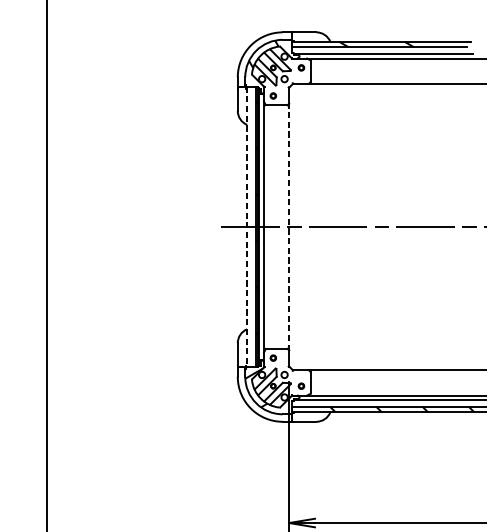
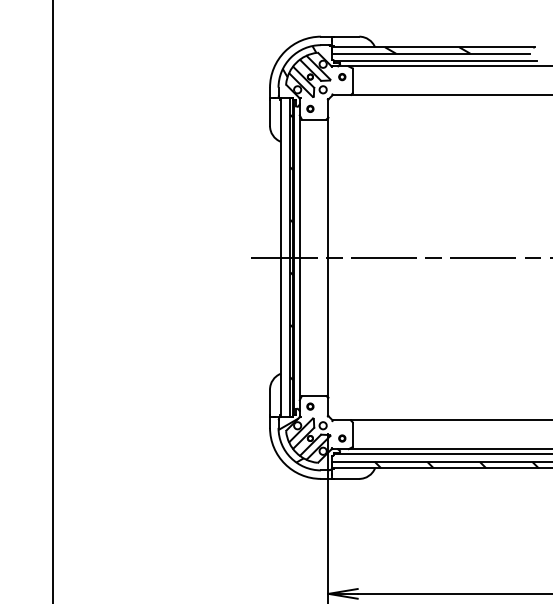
line: (289, 226) -> (328, 257), dashed -> solid
line: (247, 227) -> (280, 258), dashed -> solid

